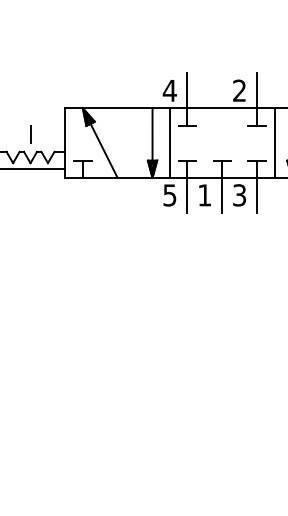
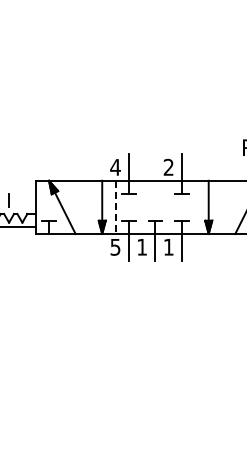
line: (274, 141) -> (195, 206), removed
line: (169, 143) -> (115, 207), solid -> dashed
text: (239, 194) -> (168, 246), 3 -> 1

